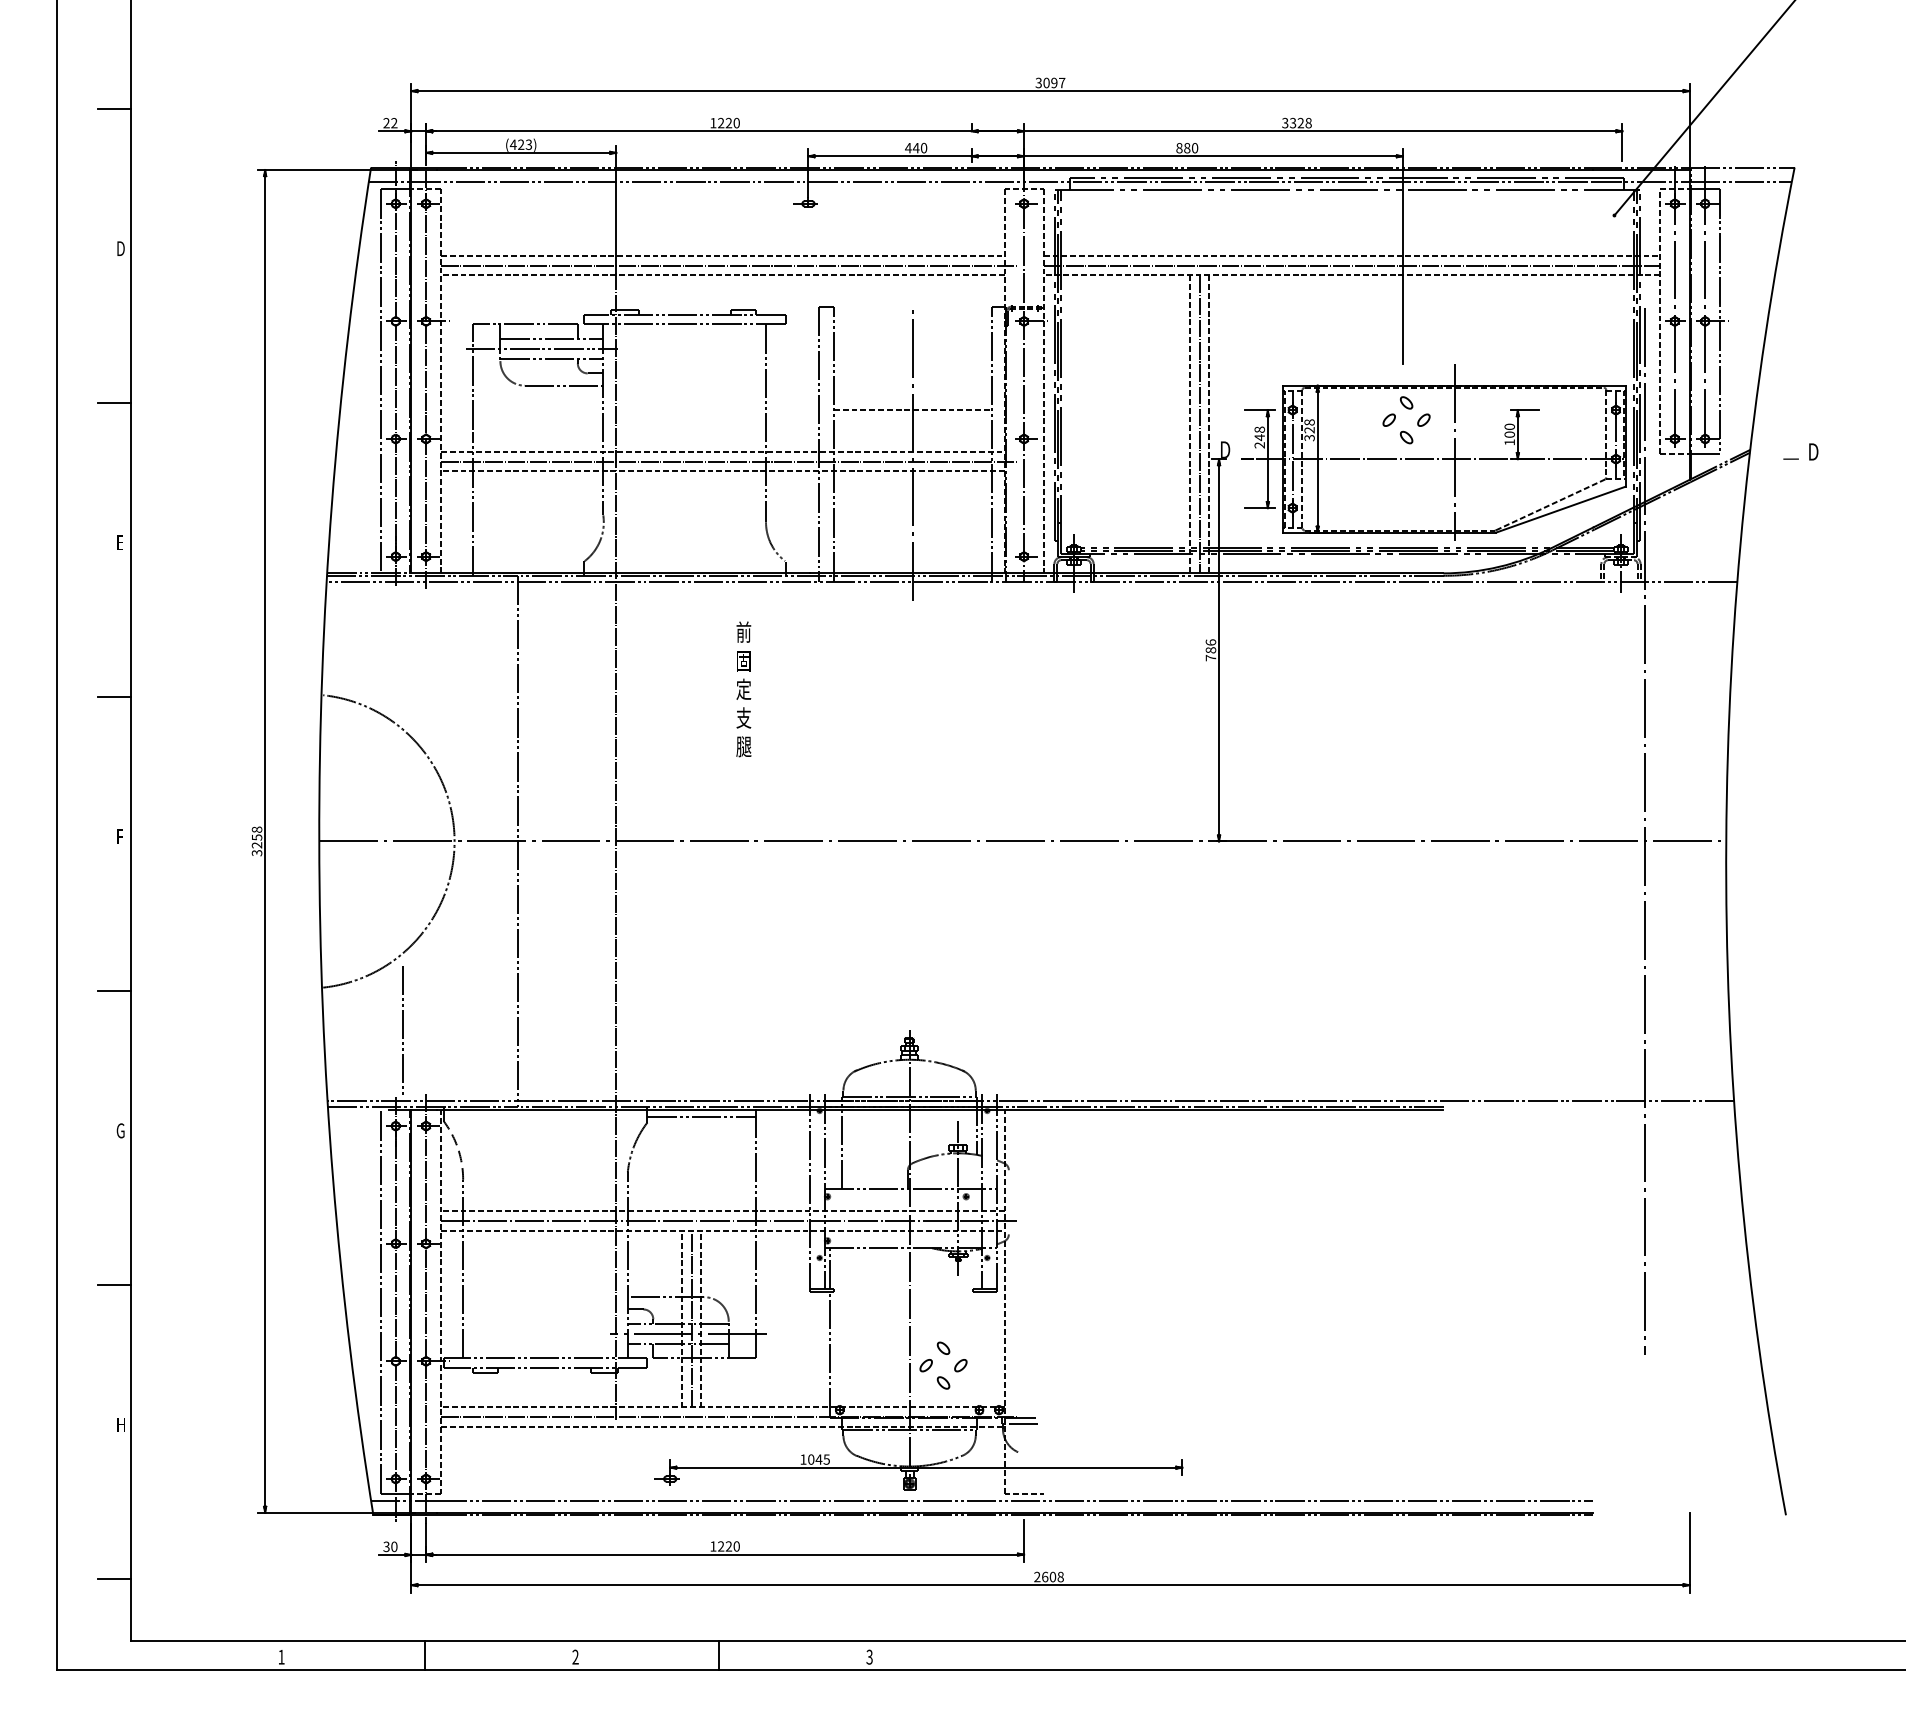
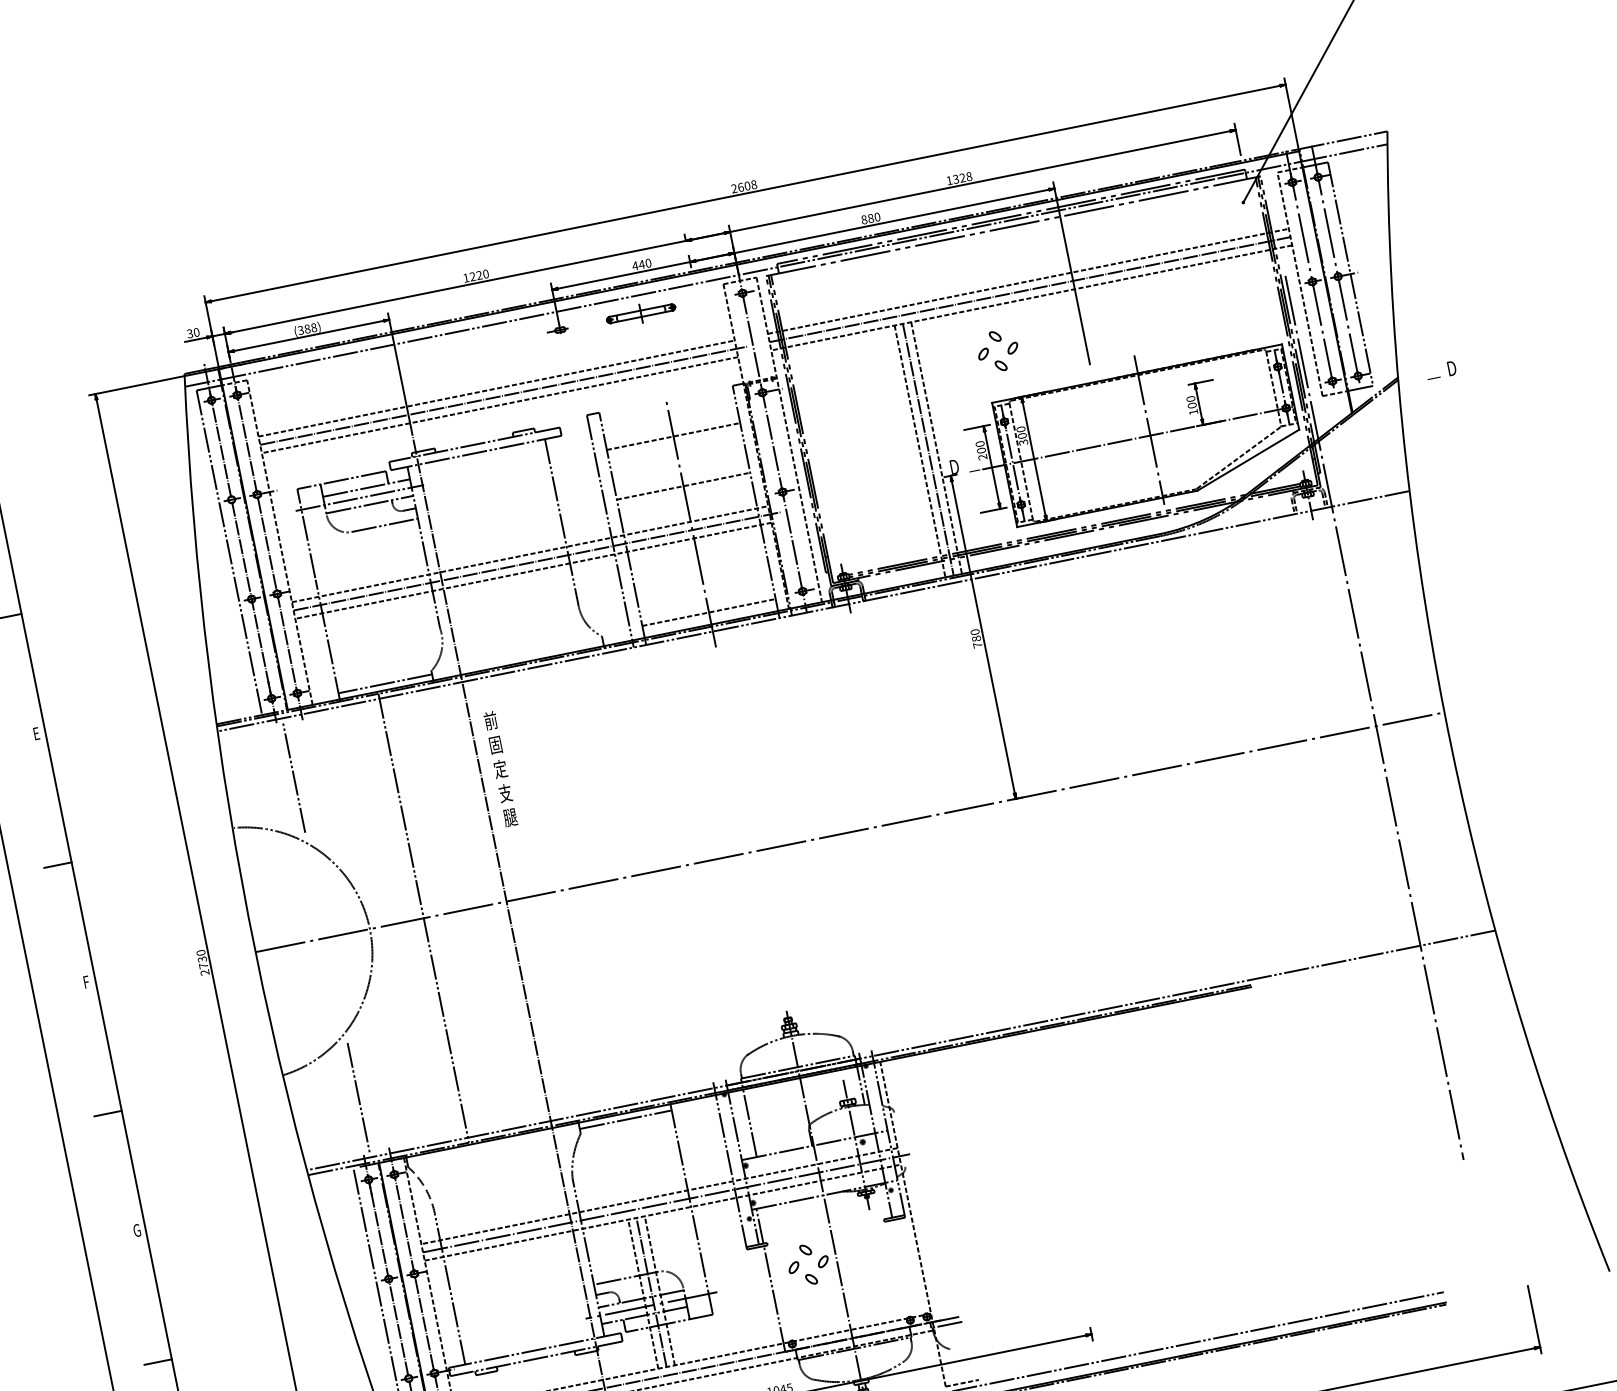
text: (1050, 82) -> (744, 186), 3097 -> 2608
text: (1285, 122) -> (949, 180), 3328 -> 1328
text: (390, 123) -> (193, 333), 22 -> 30
text: (520, 144) -> (306, 328), (423) -> (388)
part: (903, 203) -> (640, 313), added
line: (912, 350) -> (673, 436), added
text: (1309, 426) -> (1021, 432), 328 -> 300
part: (1403, 430) -> (997, 360), moved
text: (1259, 433) -> (980, 447), 248 -> 200
line: (912, 559) -> (708, 612), added
line: (527, 566) -> (384, 684), added
text: (1210, 642) -> (974, 632), 786 -> 780
line: (403, 651) -> (294, 777), added
text: (743, 689) -> (500, 769), moved
text: (256, 841) -> (202, 962), 3258 -> 2730
part: (943, 1354) -> (806, 1255), moved

